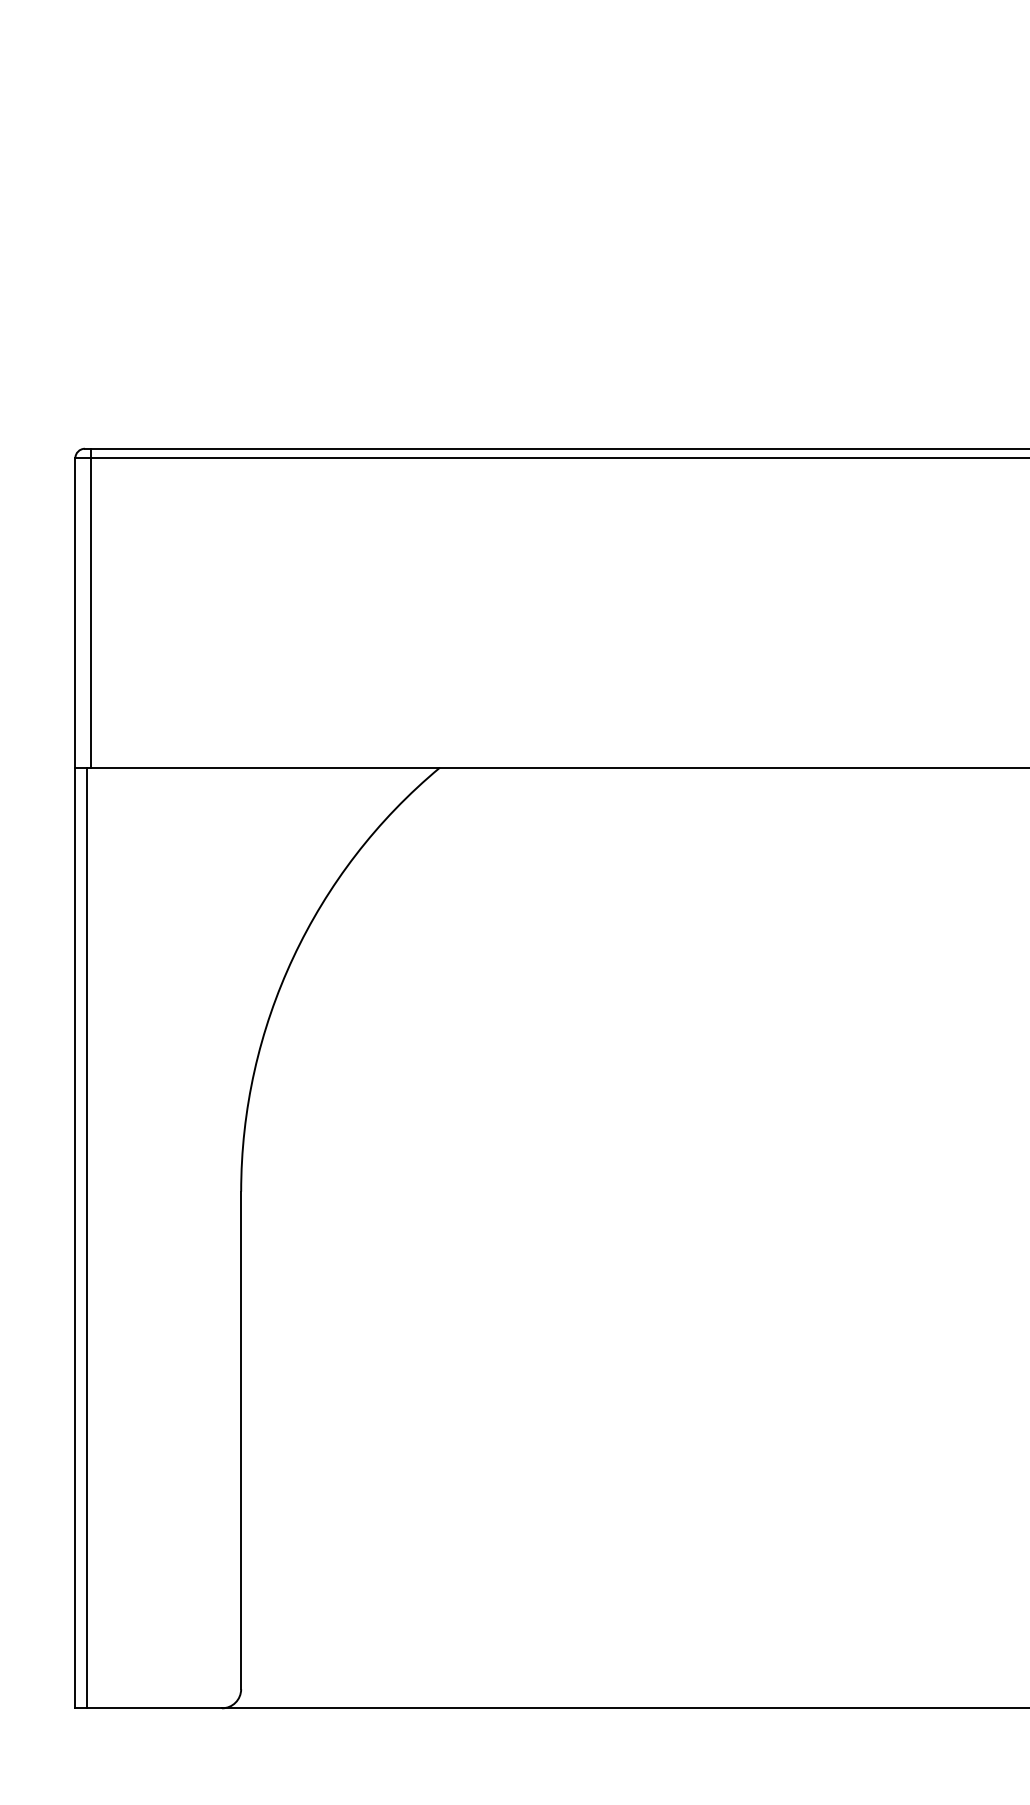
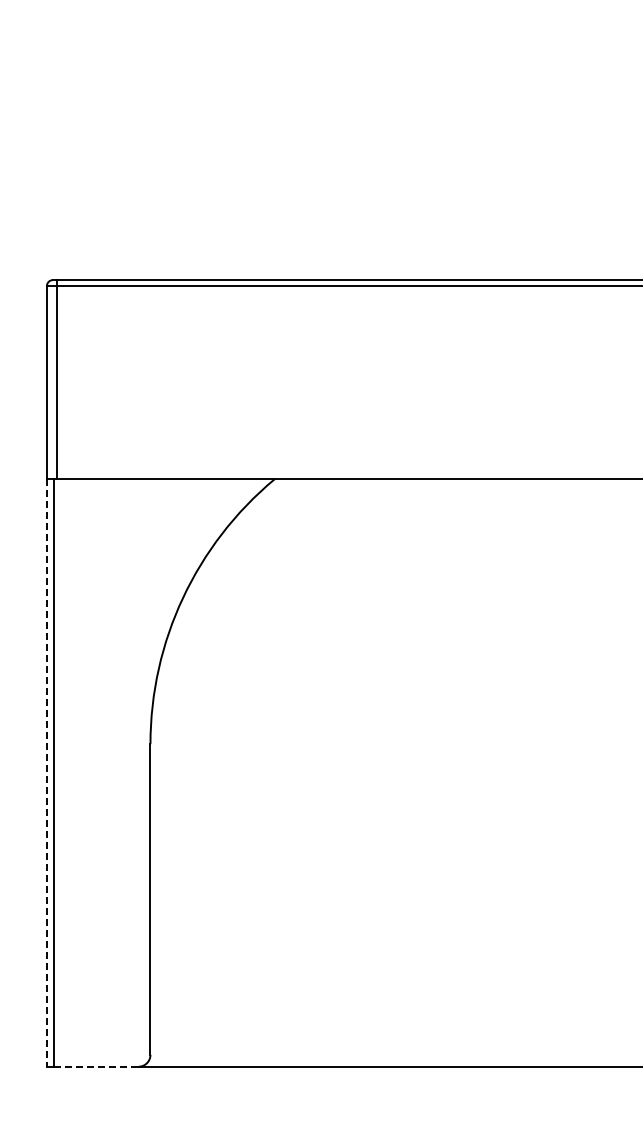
line: (74, 1238) -> (46, 773), solid -> dashed
line: (154, 1707) -> (96, 1066), solid -> dashed

